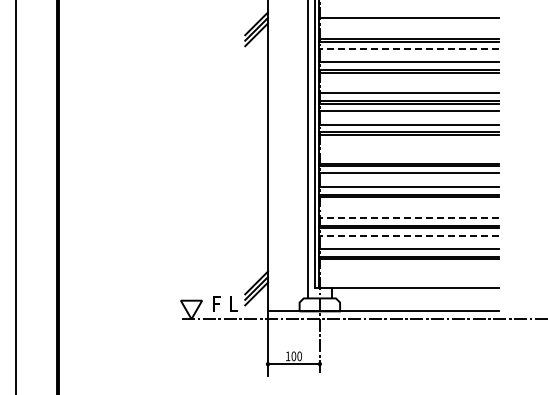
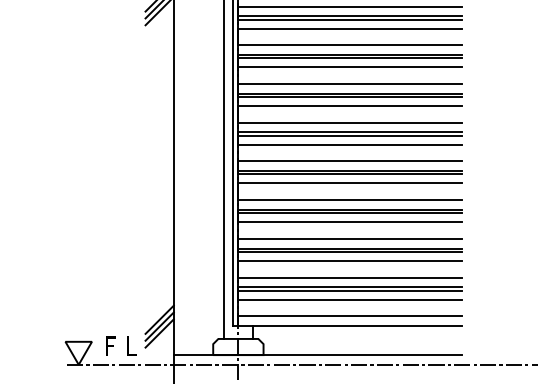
line: (409, 31) -> (349, 6), added
line: (409, 48) -> (349, 28), dashed -> solid
line: (409, 79) -> (349, 66), added
line: (409, 142) -> (349, 145), added
line: (409, 155) -> (349, 161), added
line: (409, 204) -> (349, 222), added
line: (409, 217) -> (349, 238), dashed -> solid
line: (409, 235) -> (349, 260), dashed -> solid
line: (409, 266) -> (349, 299), added
line: (409, 280) -> (349, 316), added

